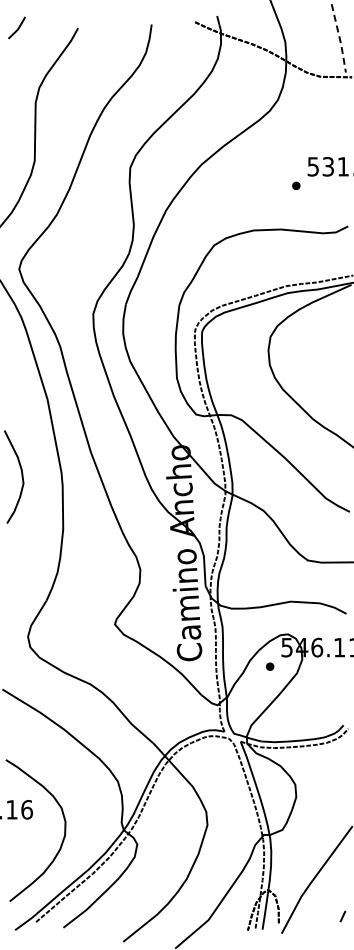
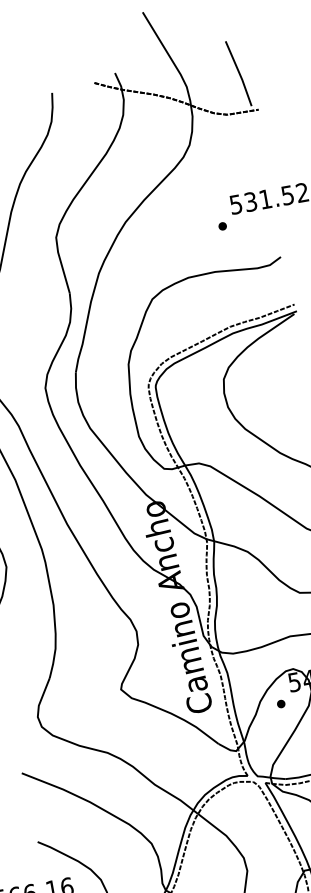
line: (339, 38) -> (239, 73), dashed -> solid

